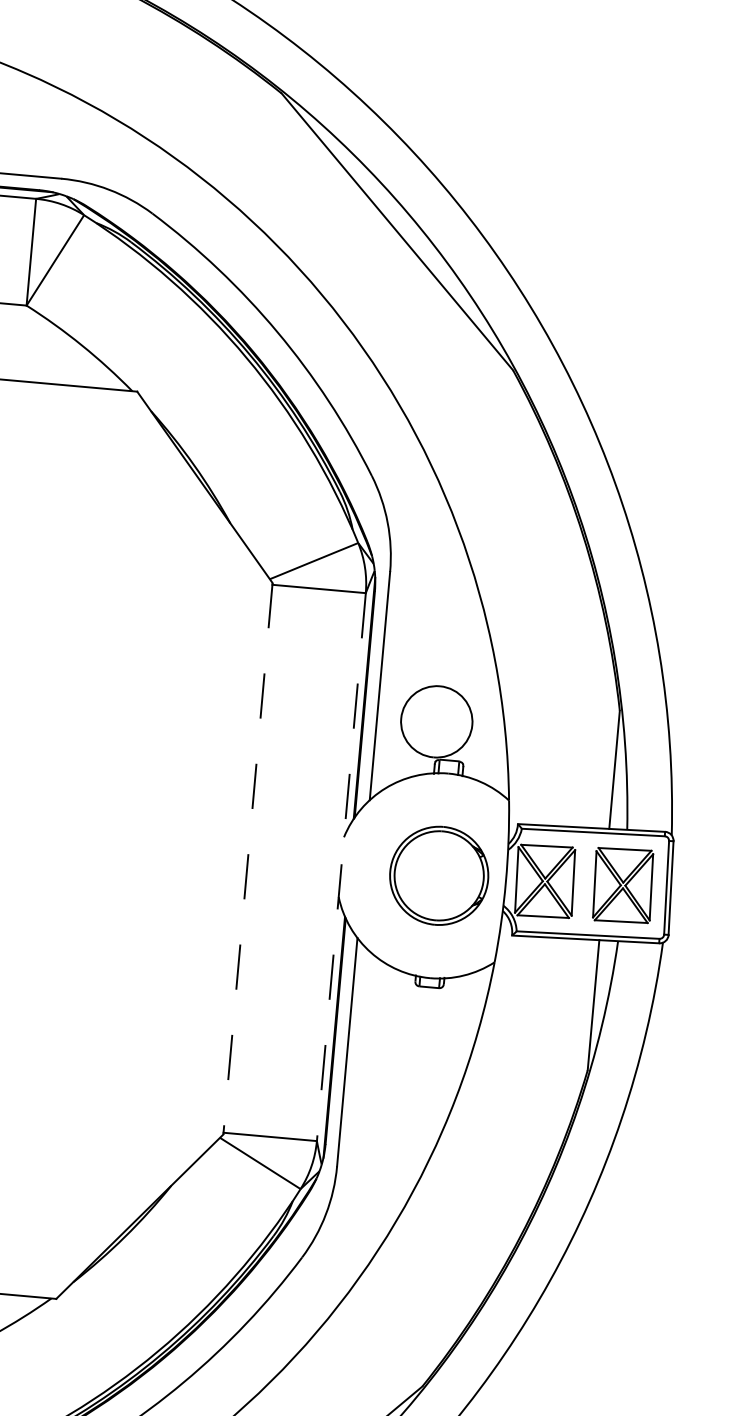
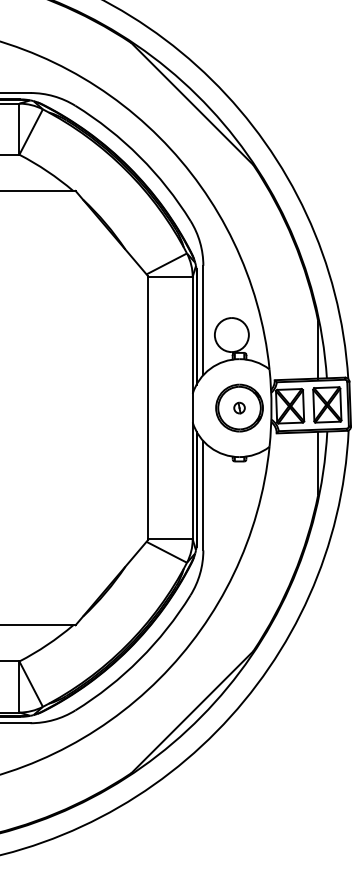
line: (248, 859) -> (148, 408), dashed -> solid
line: (340, 867) -> (192, 408), dashed -> solid
part: (439, 874) -> (239, 407), added

